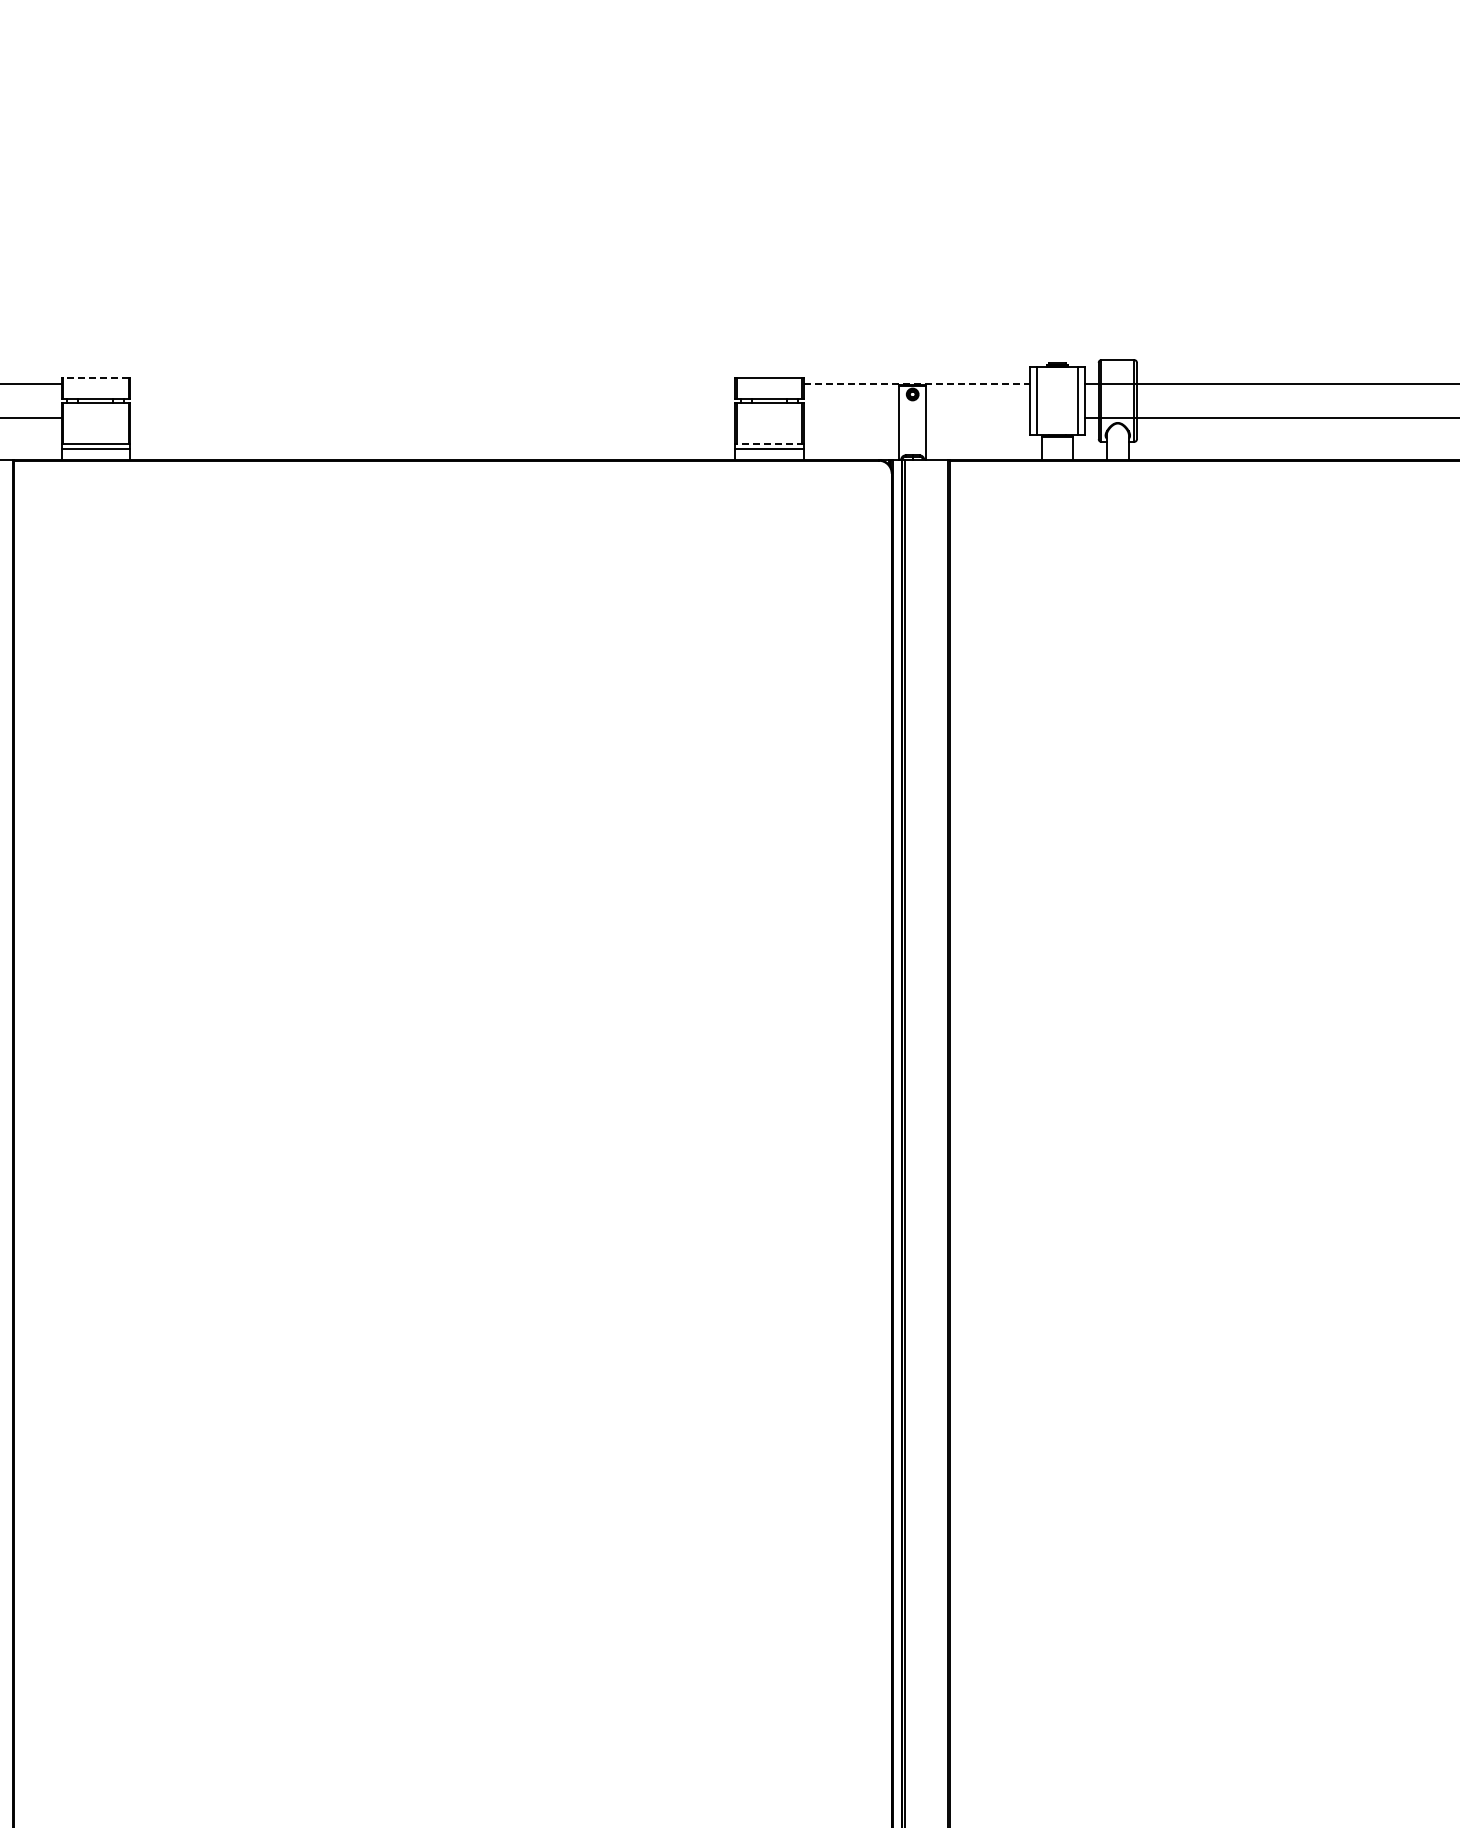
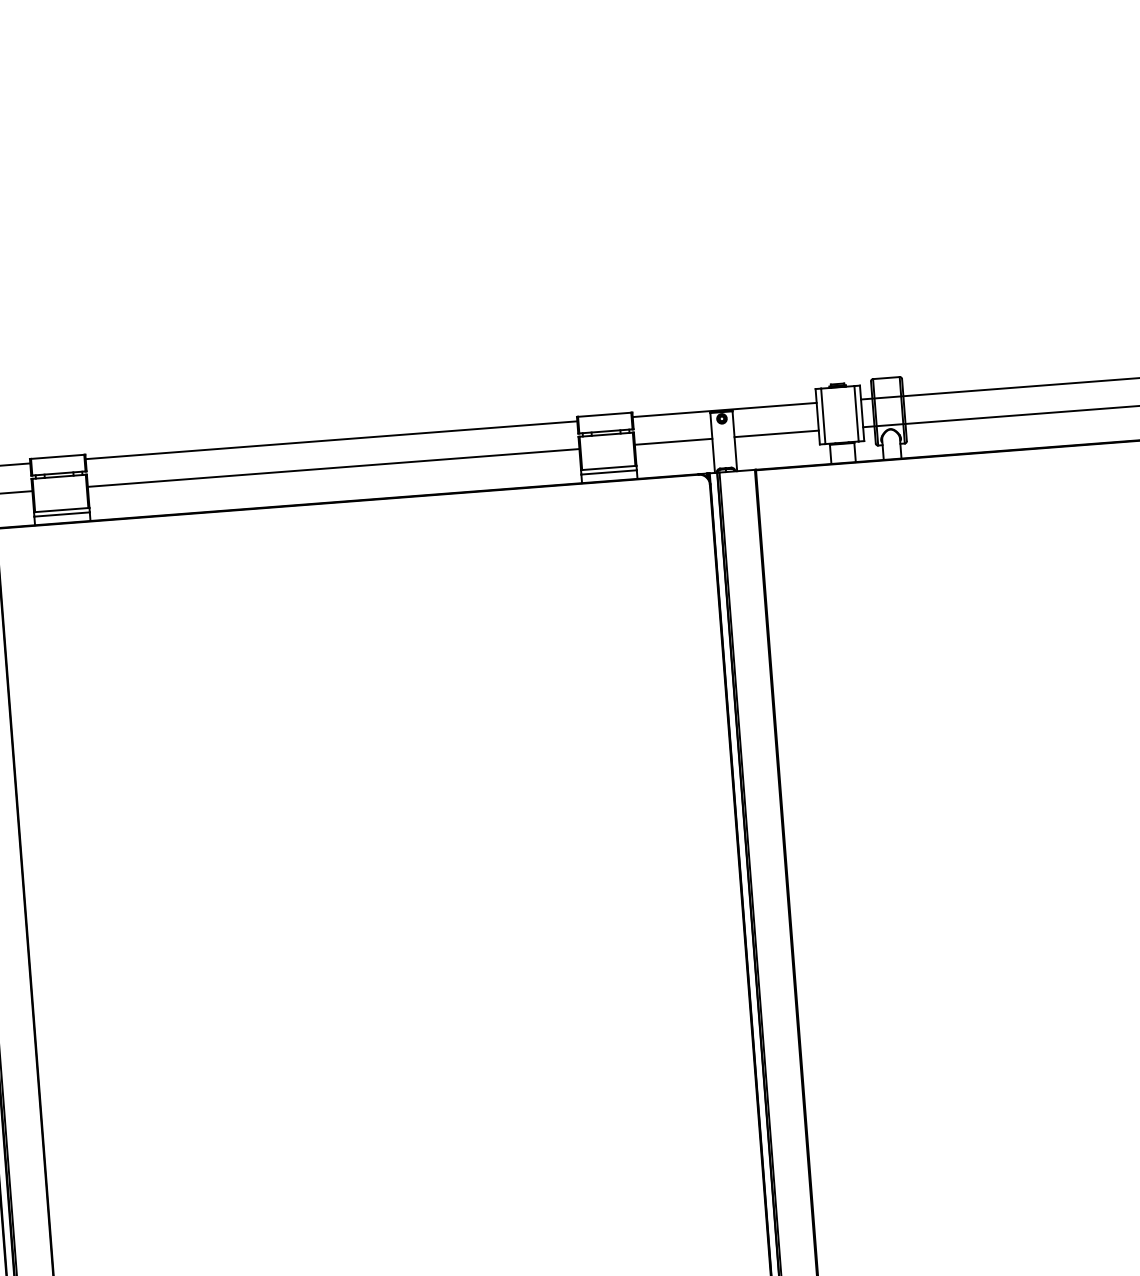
line: (95, 378) -> (57, 456), dashed -> solid
line: (432, 383) -> (331, 439), added
line: (917, 383) -> (725, 409), dashed -> solid
line: (432, 418) -> (333, 468), added
line: (851, 418) -> (673, 442), added
line: (978, 418) -> (776, 434), added
line: (768, 444) -> (608, 468), dashed -> solid

